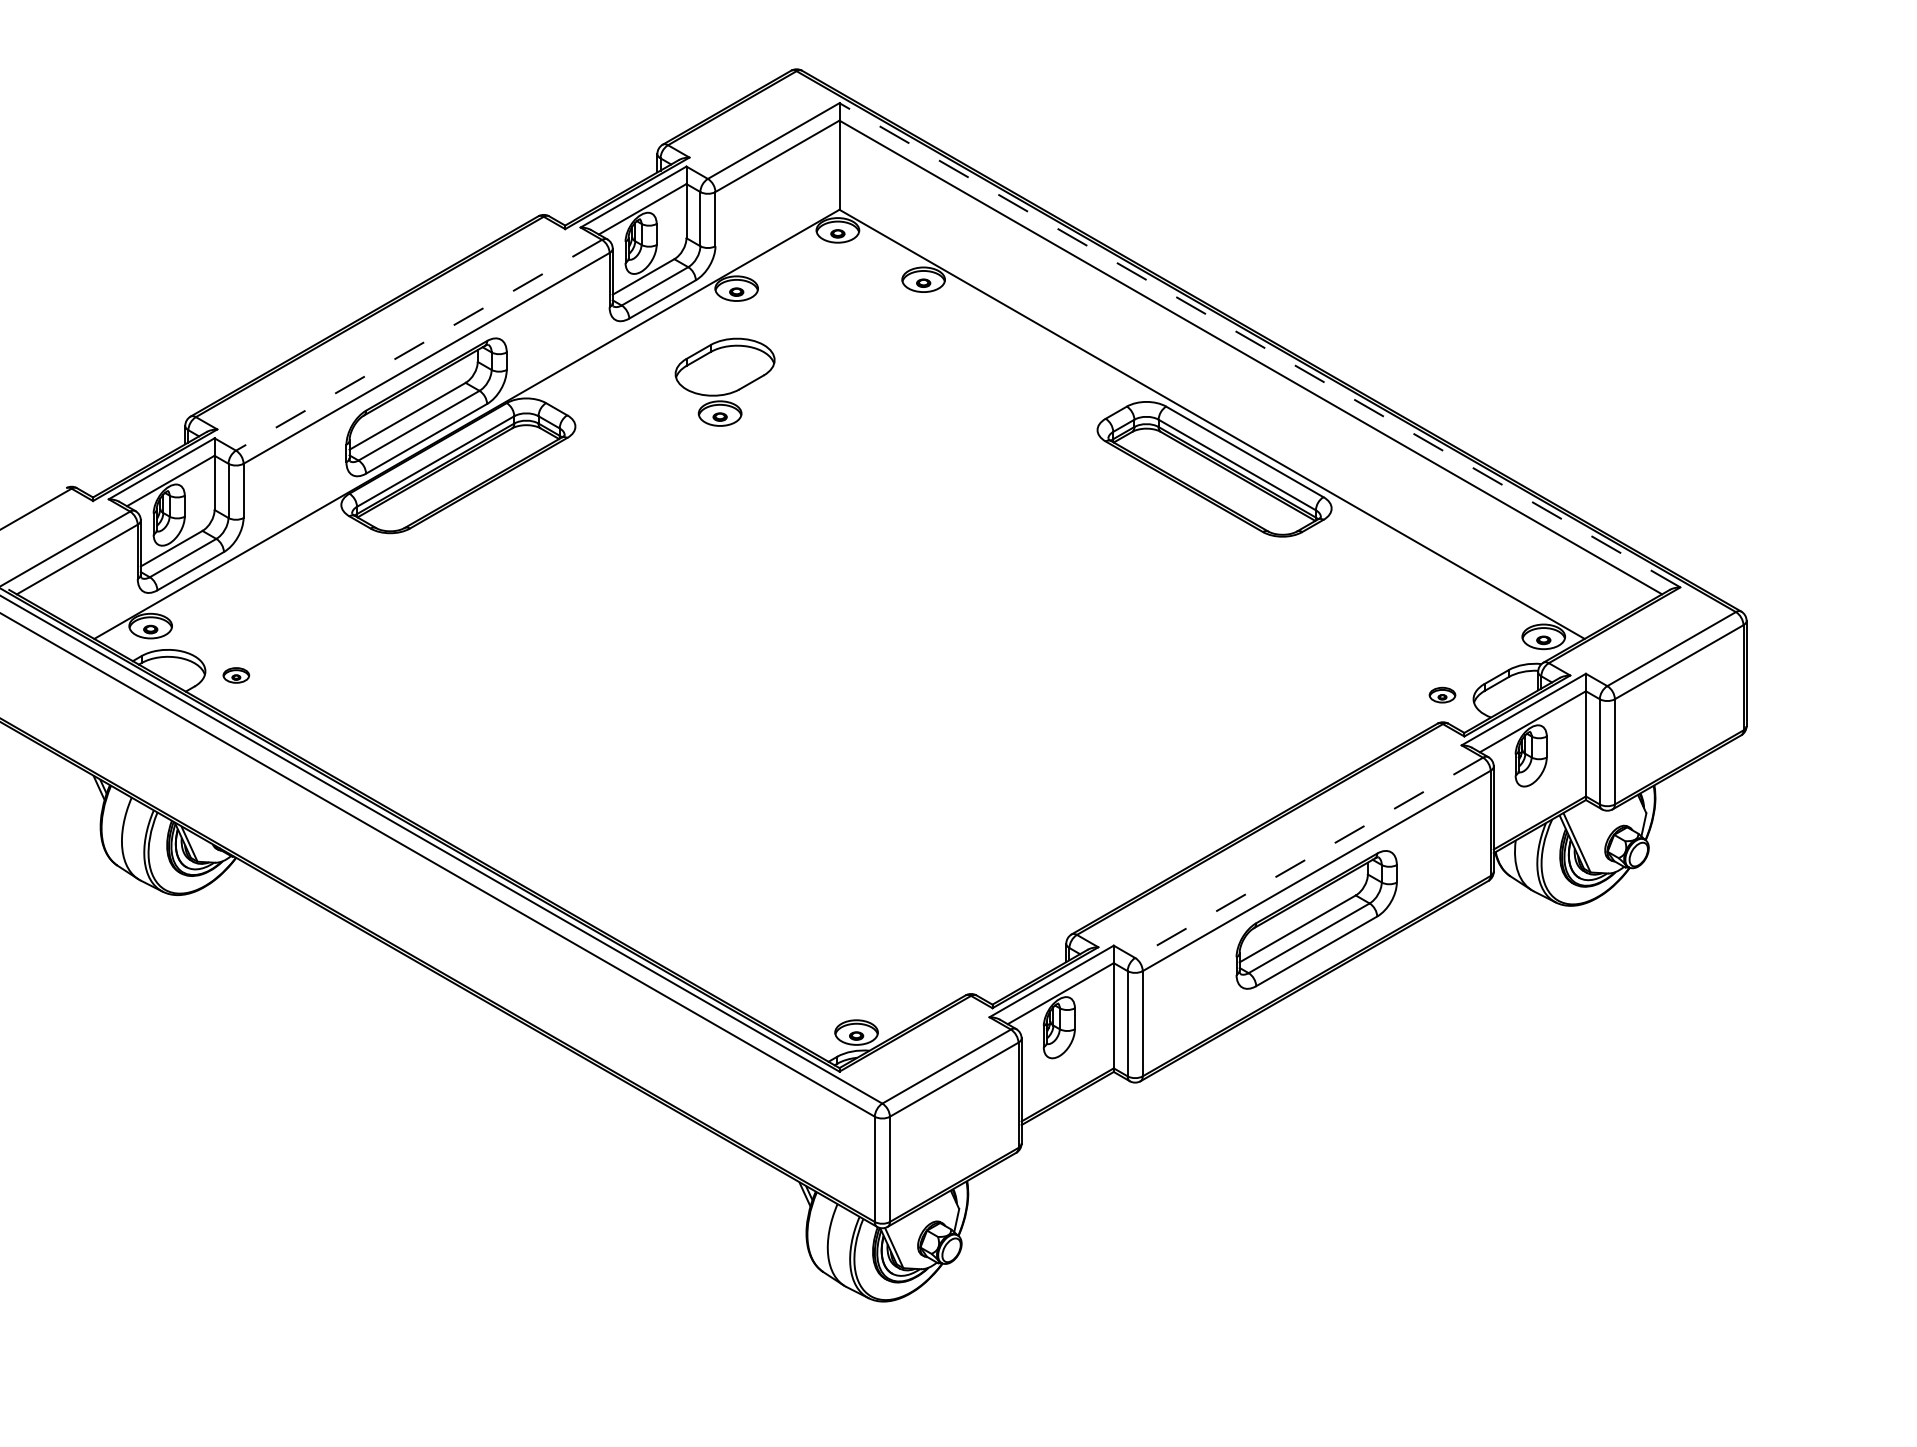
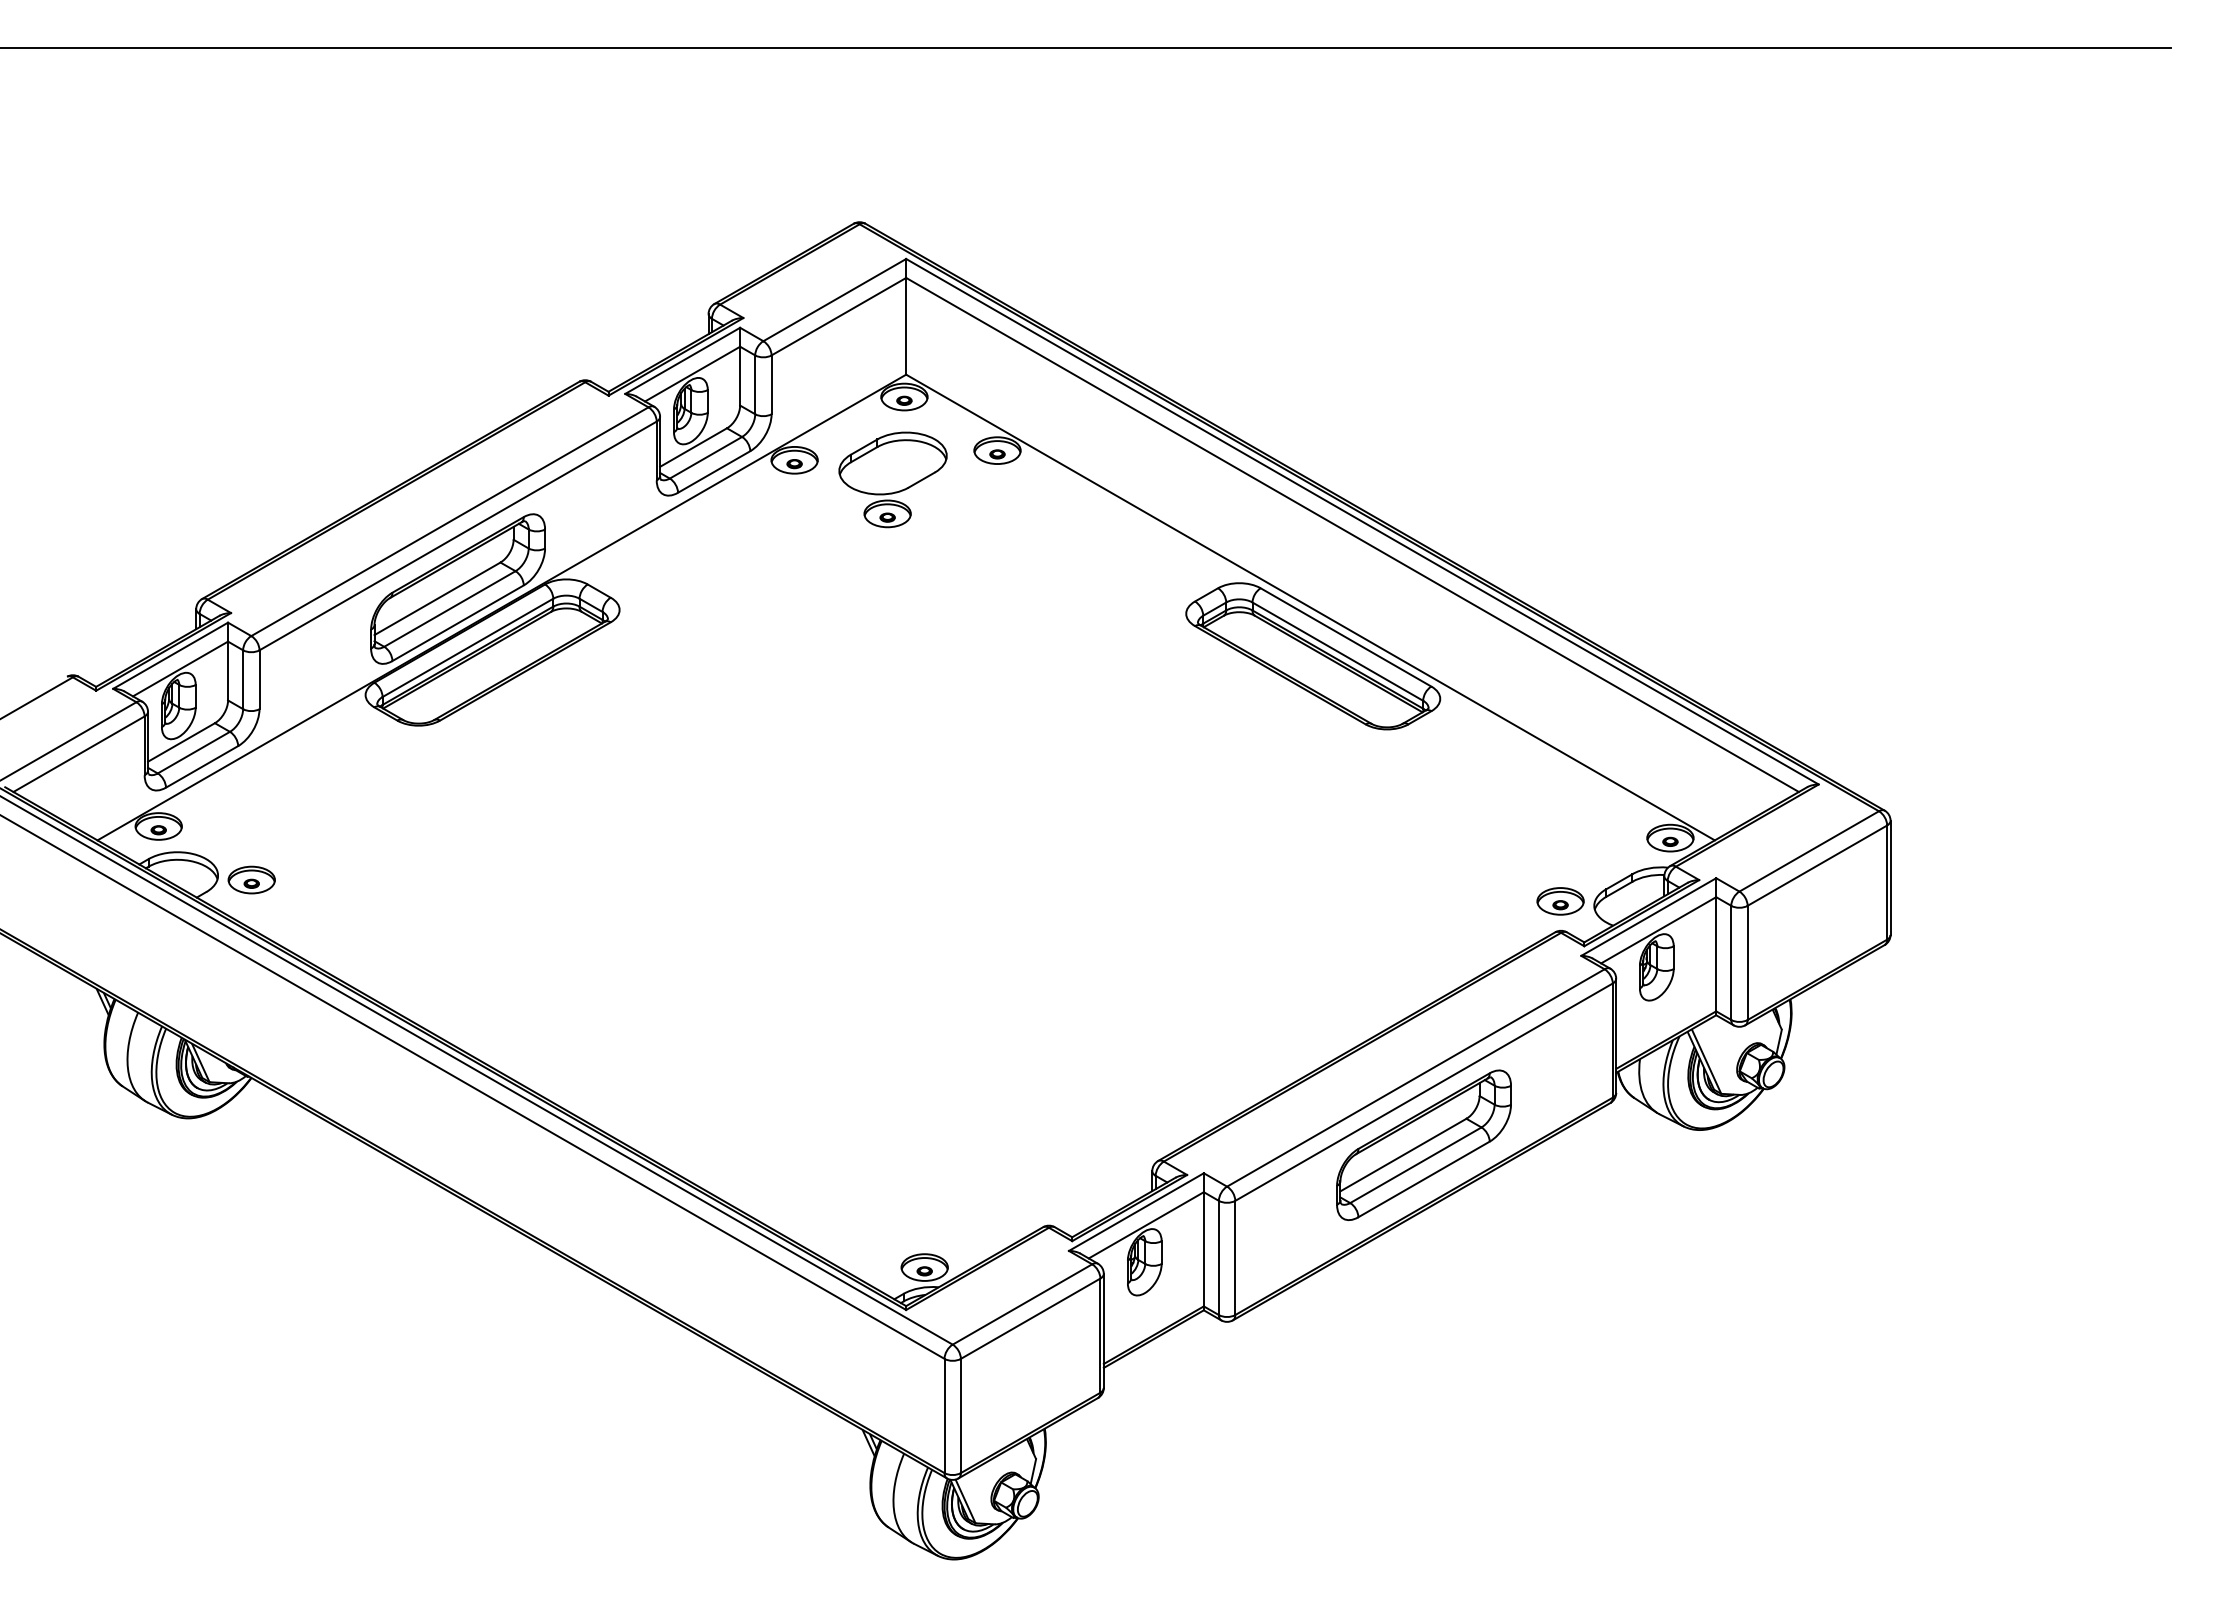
line: (418, 345) -> (449, 521), dashed -> solid
line: (1259, 345) -> (1362, 521), dashed -> solid
part: (724, 381) -> (892, 479), moved
part: (236, 674) -> (251, 879), size x1.67
part: (1442, 695) -> (1560, 901), size x1.67
line: (1308, 857) -> (1415, 1077), dashed -> solid

